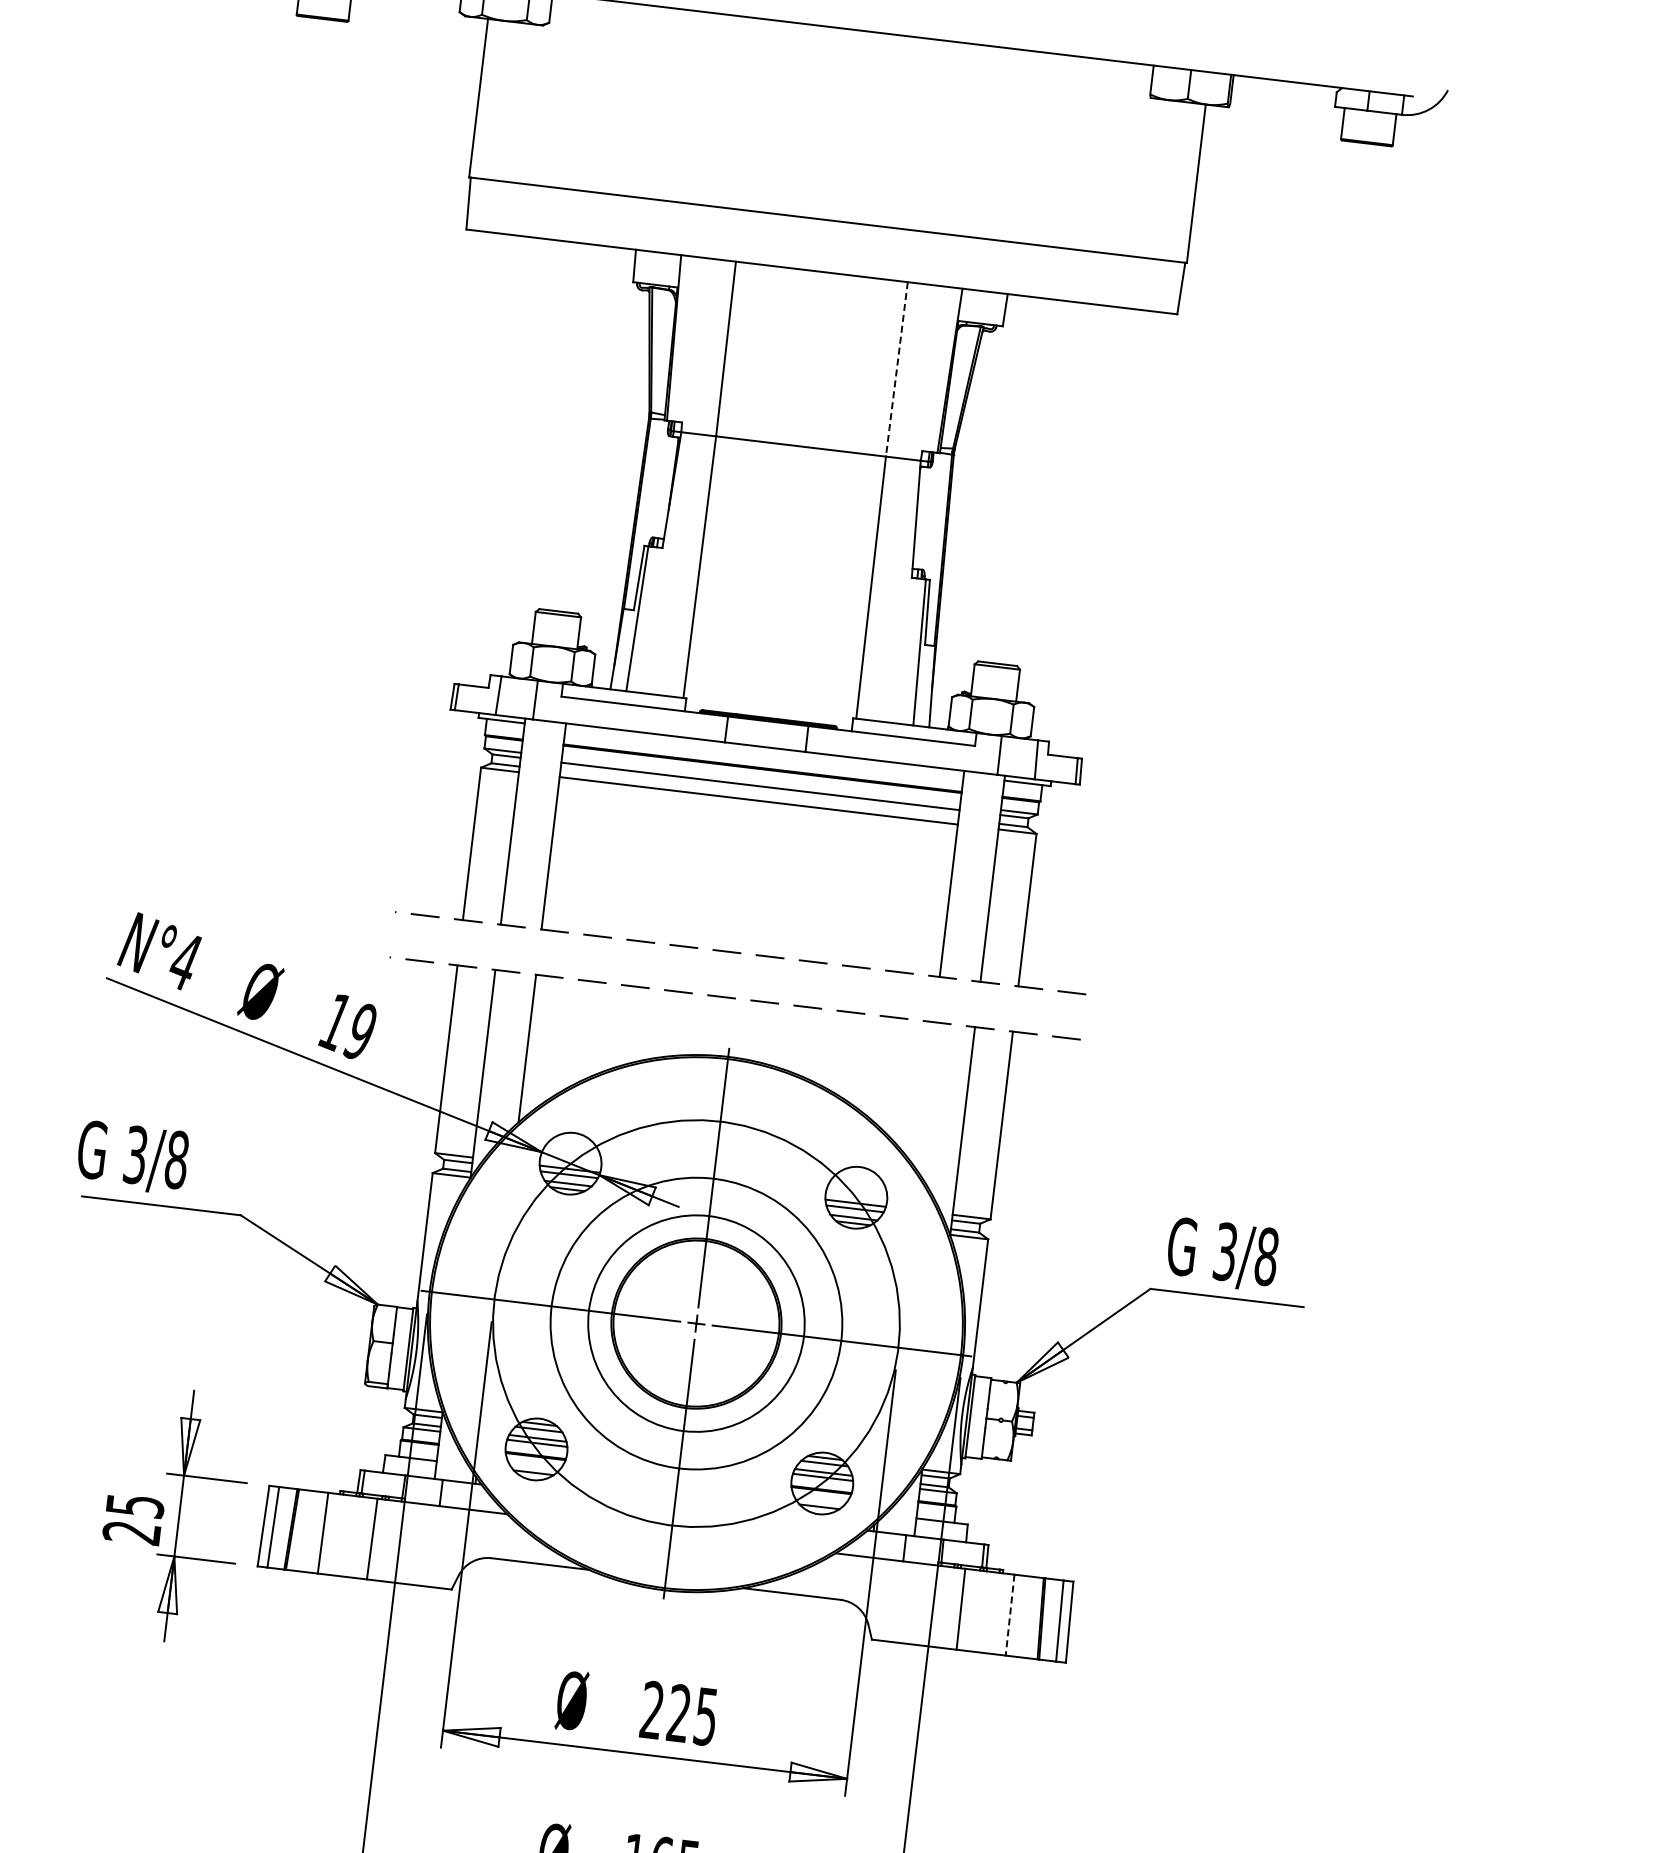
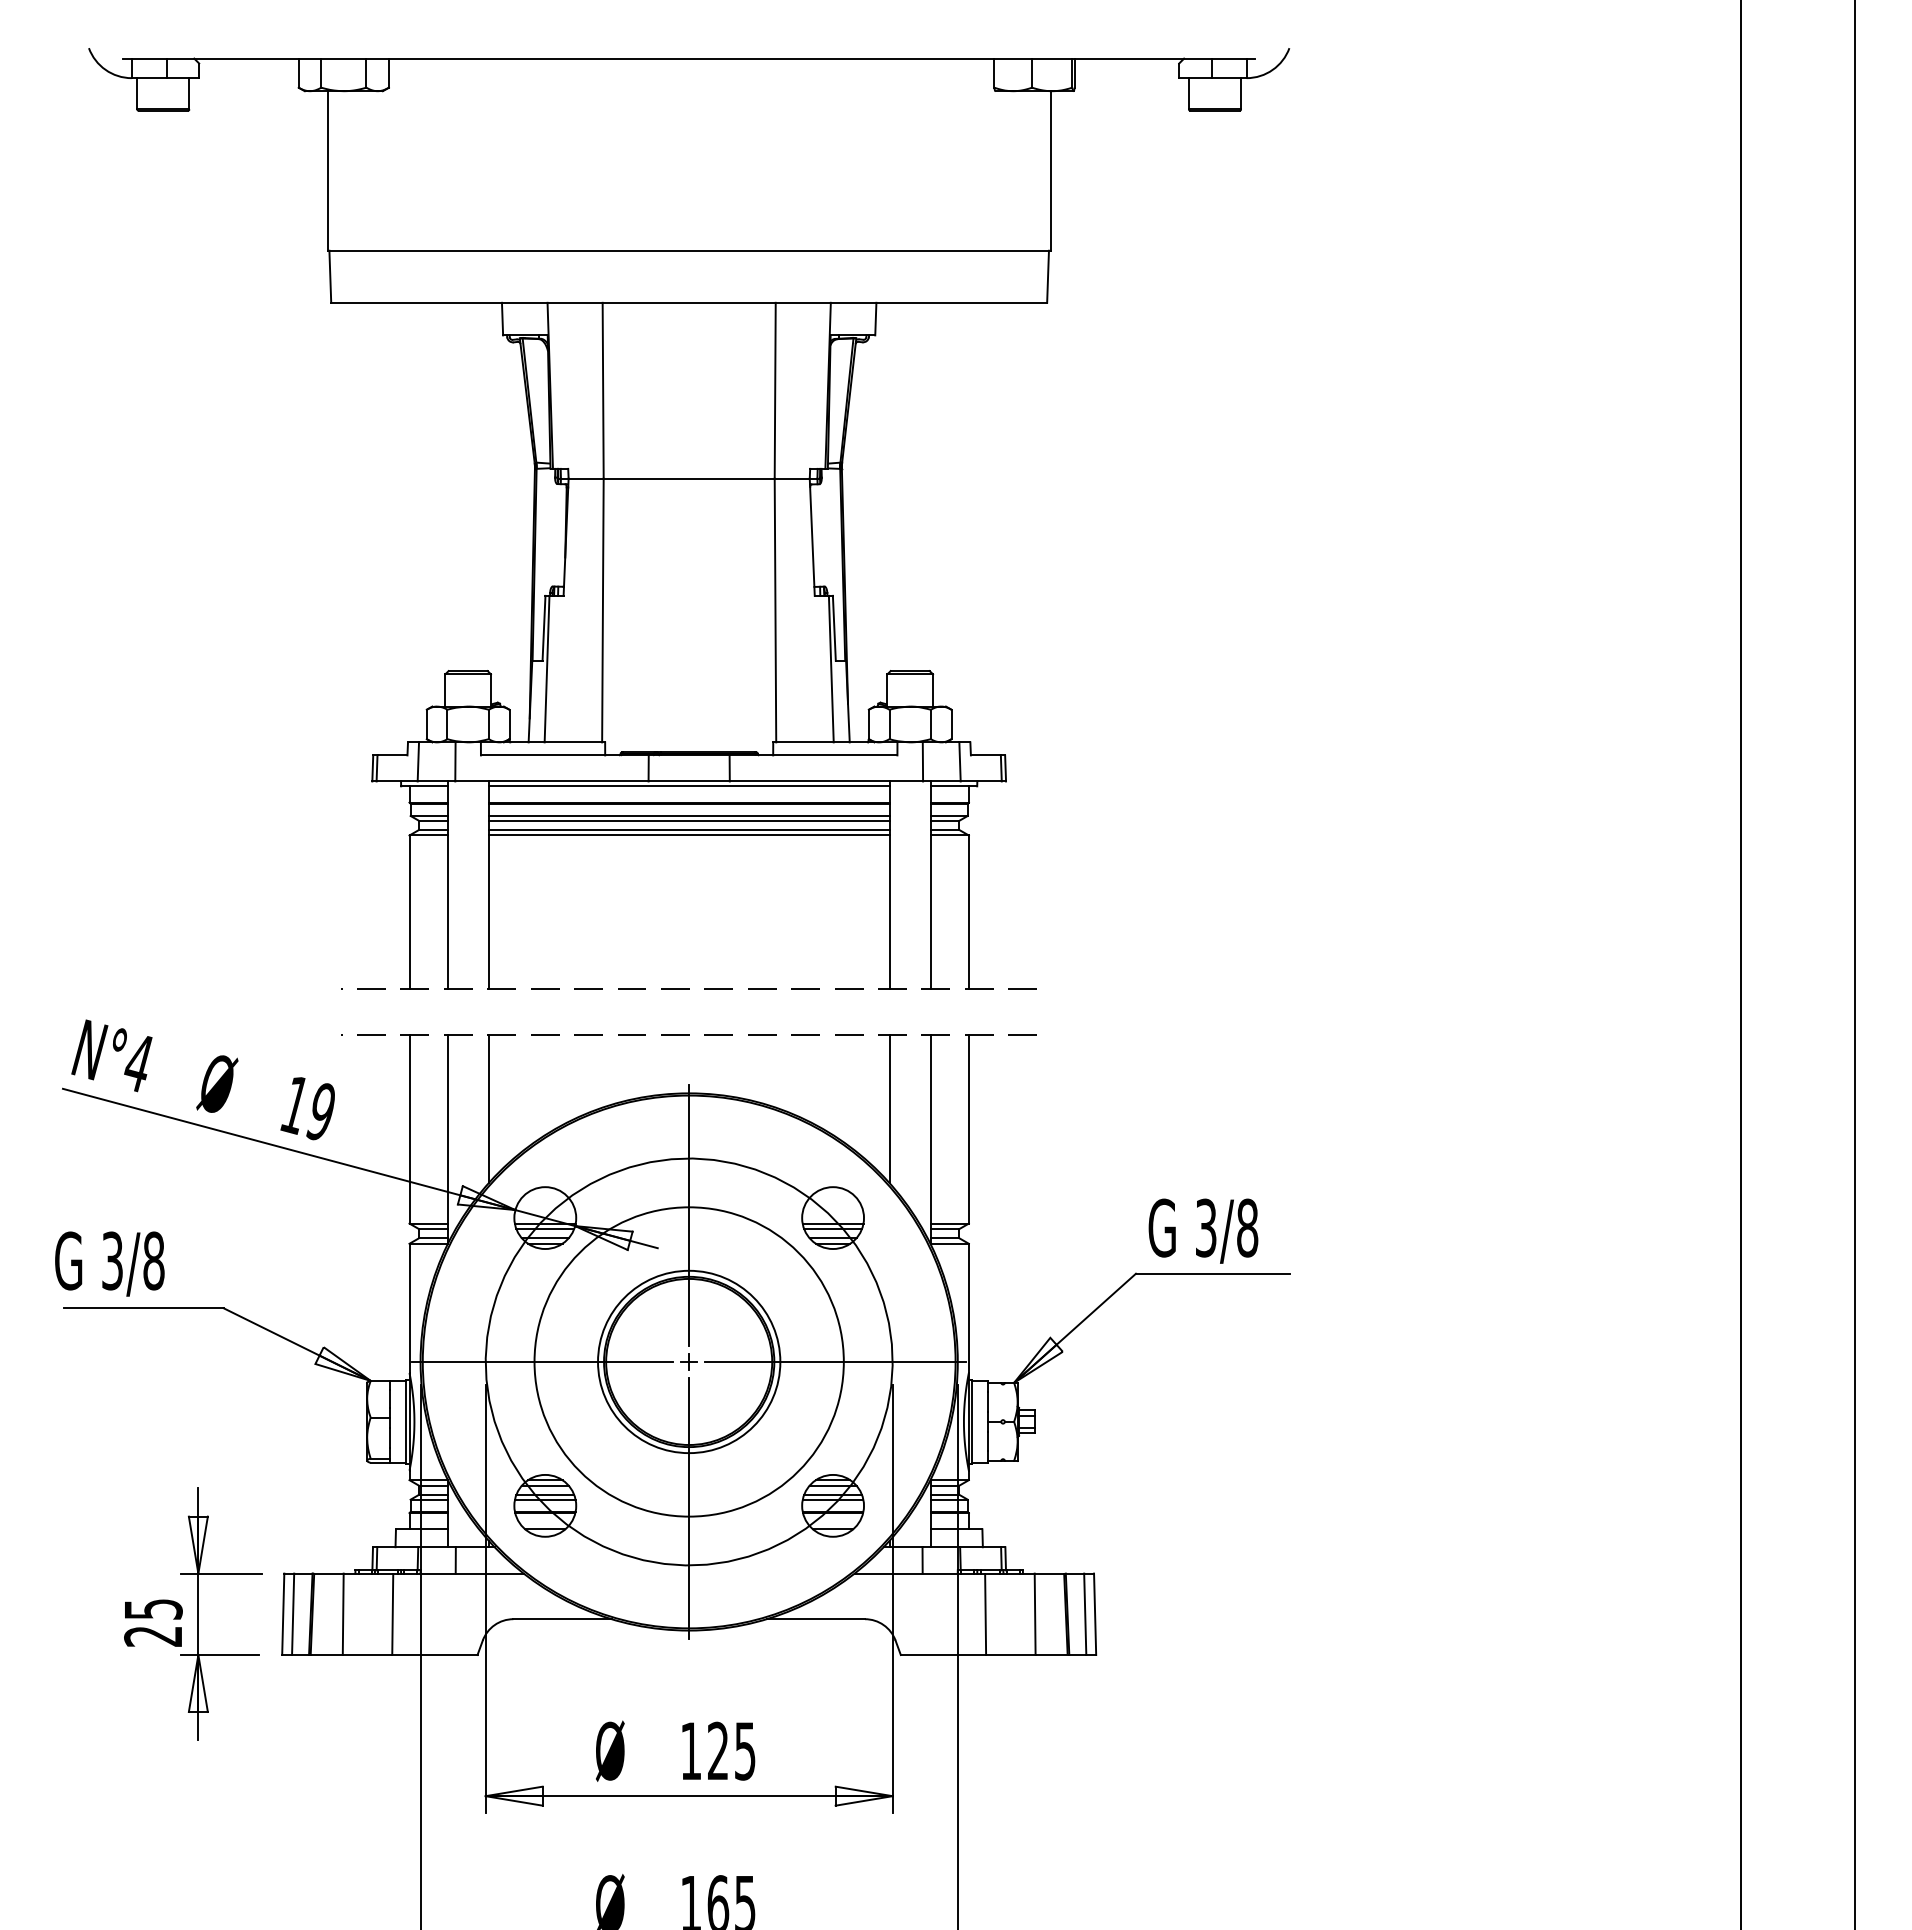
line: (897, 369) -> (775, 390), dashed -> solid
line: (763, 752) -> (688, 786), added
line: (760, 780) -> (688, 815), added
line: (758, 794) -> (688, 829), added
line: (925, 1095) -> (889, 1108), added
circle: (695, 1323) -> (688, 1361), size x1.43
circle: (696, 1323) -> (689, 1361), size x0.62
line: (1010, 1615) -> (1035, 1614), dashed -> solid
text: (651, 1709) -> (690, 1750), 225 -> 125

